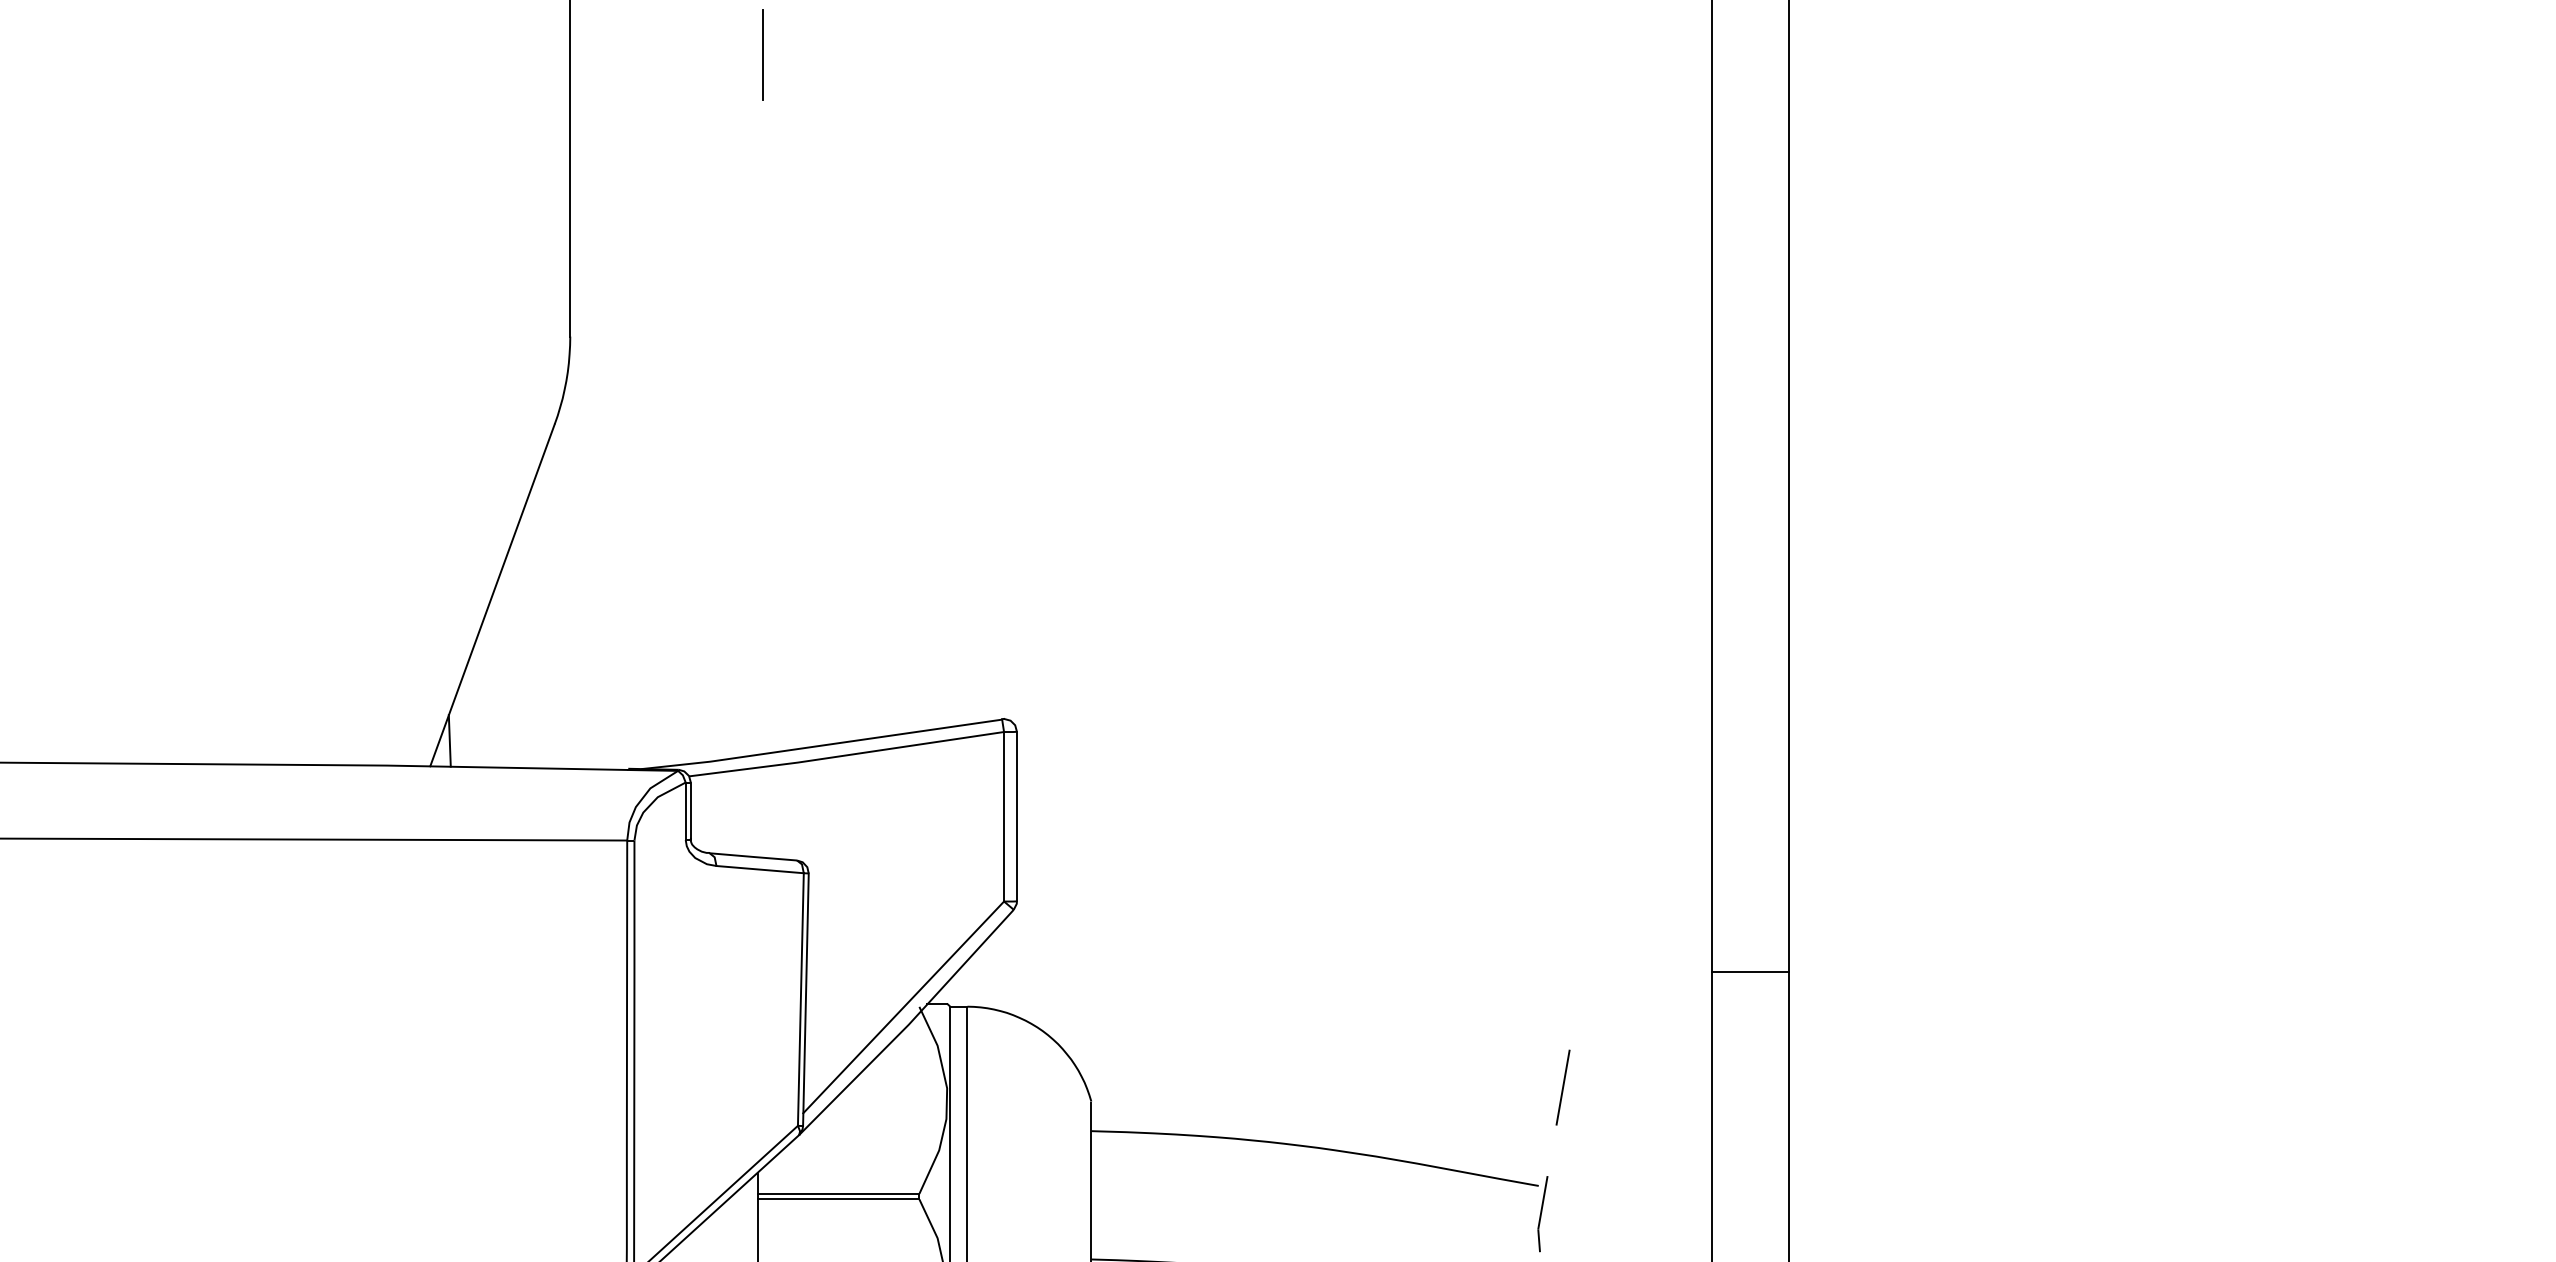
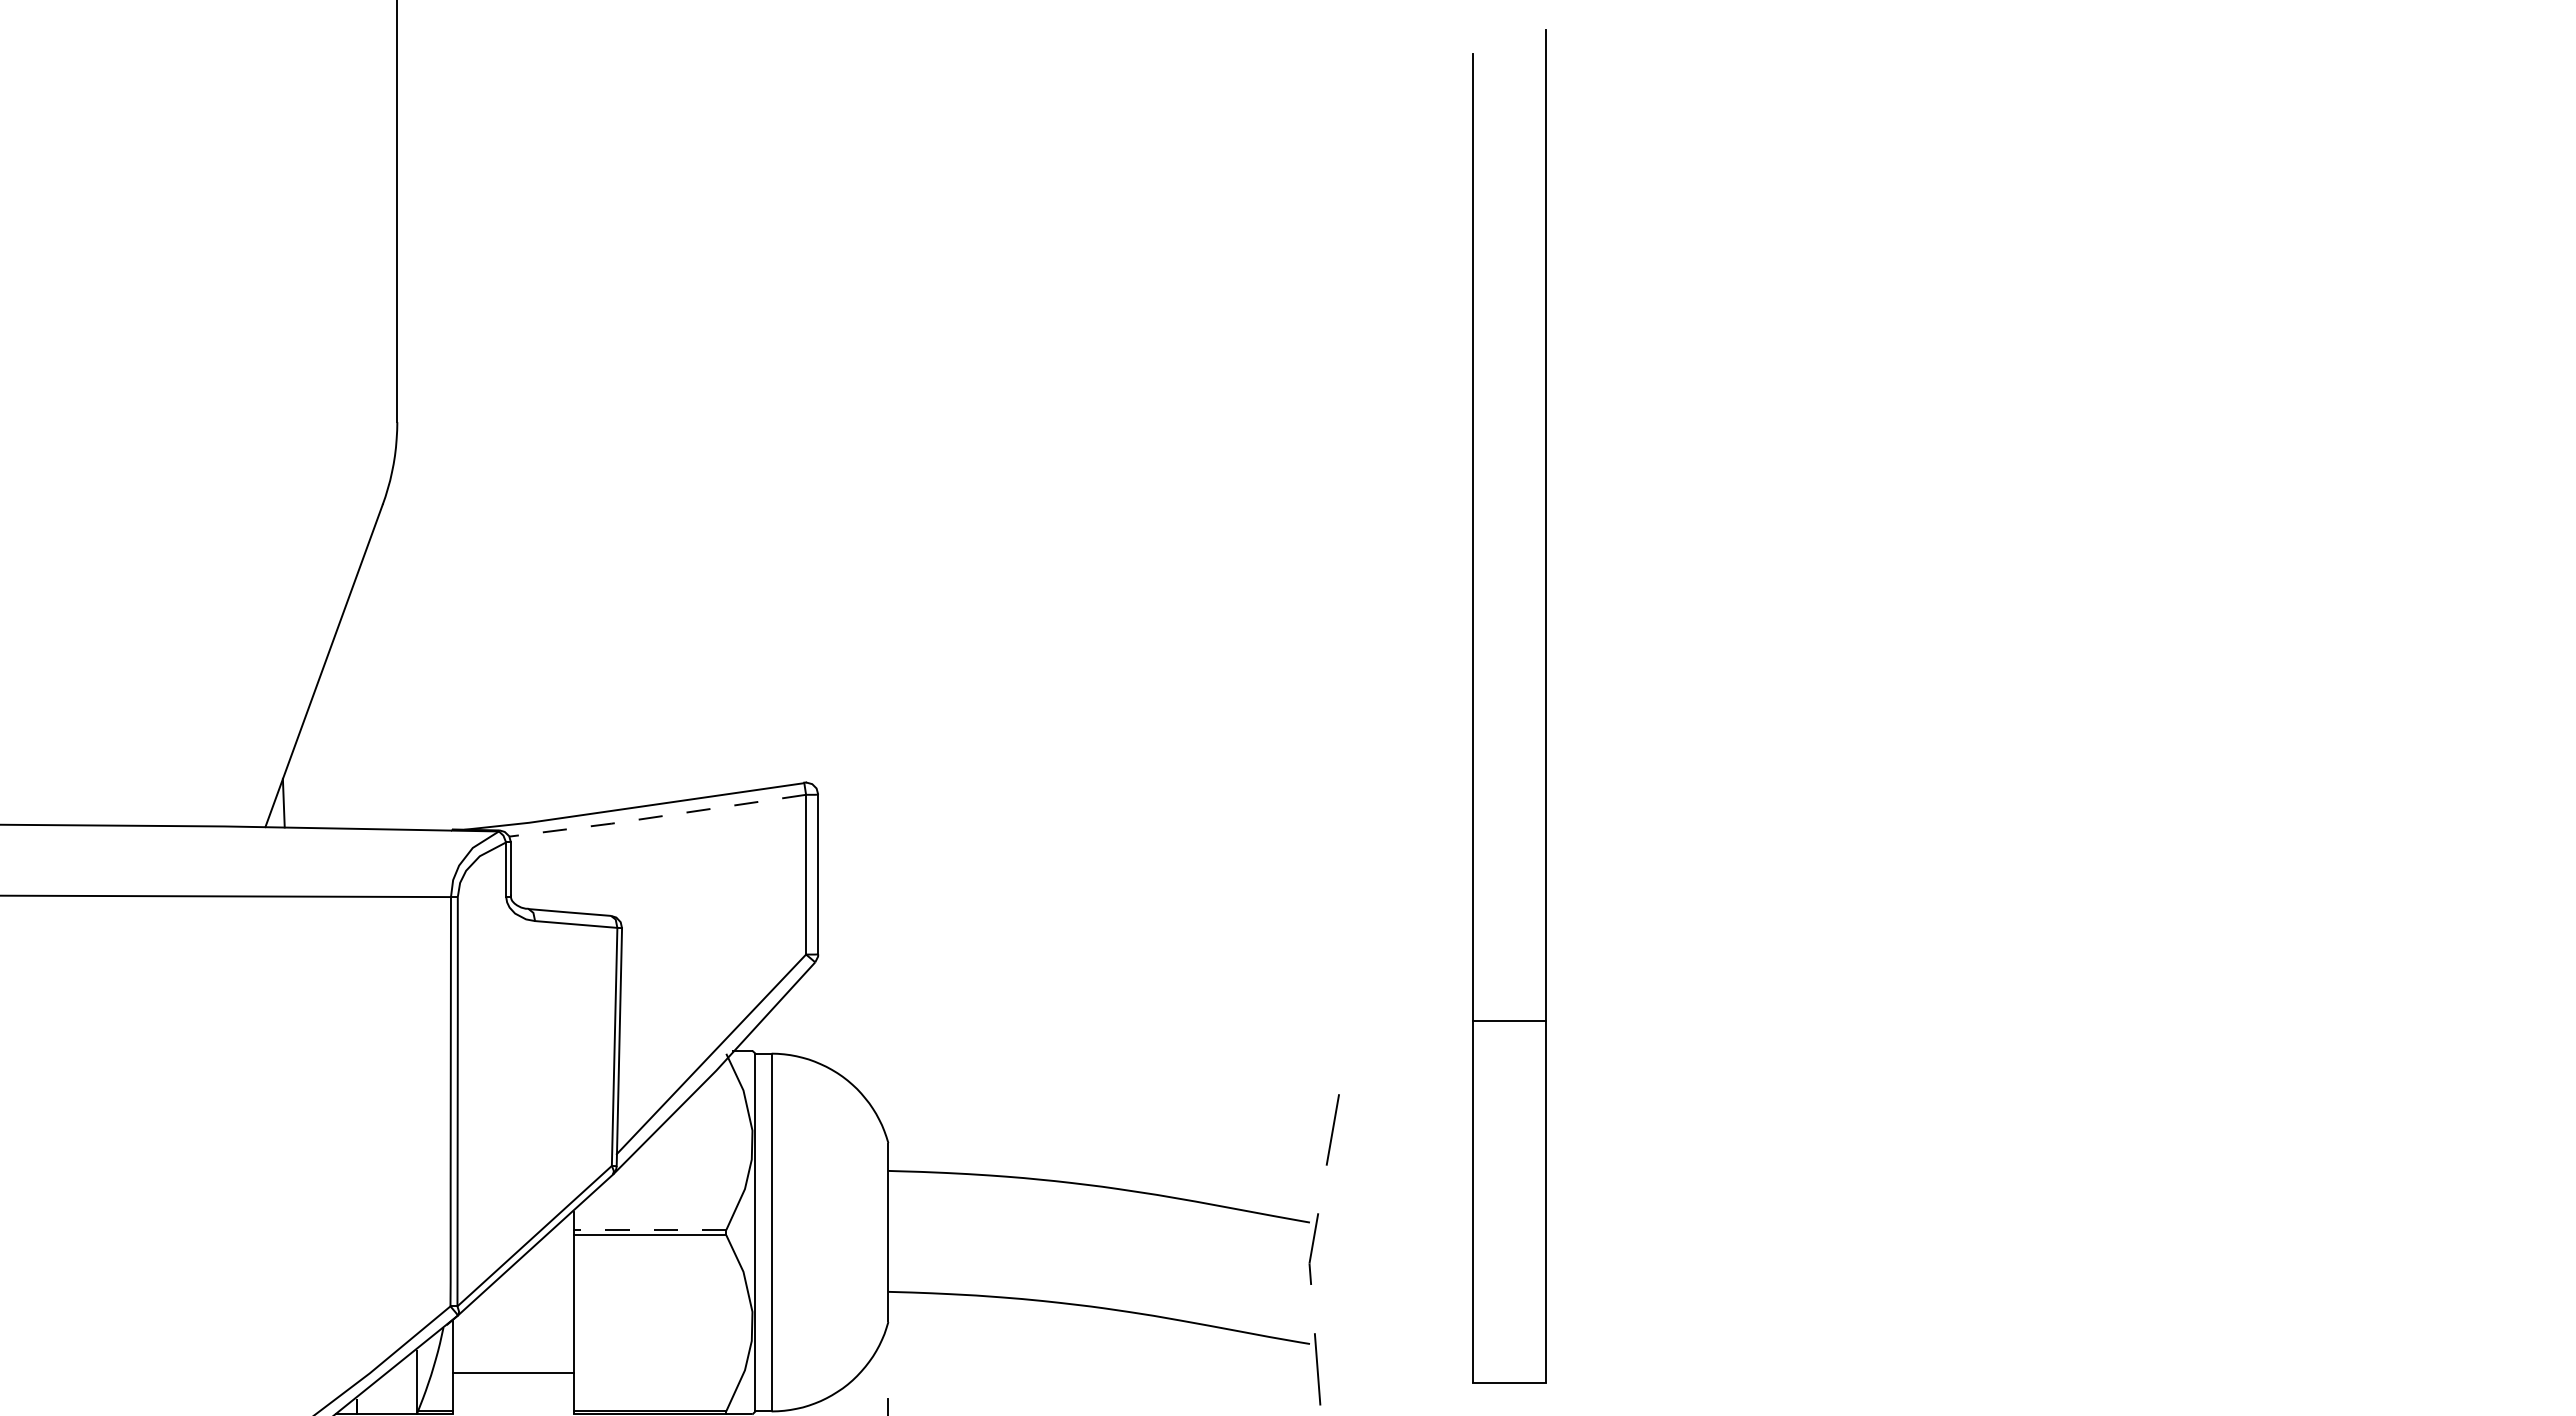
line: (762, 54) -> (578, 156), removed
line: (846, 755) -> (657, 816), solid -> dashed
line: (837, 1194) -> (649, 1230), solid -> dashed

